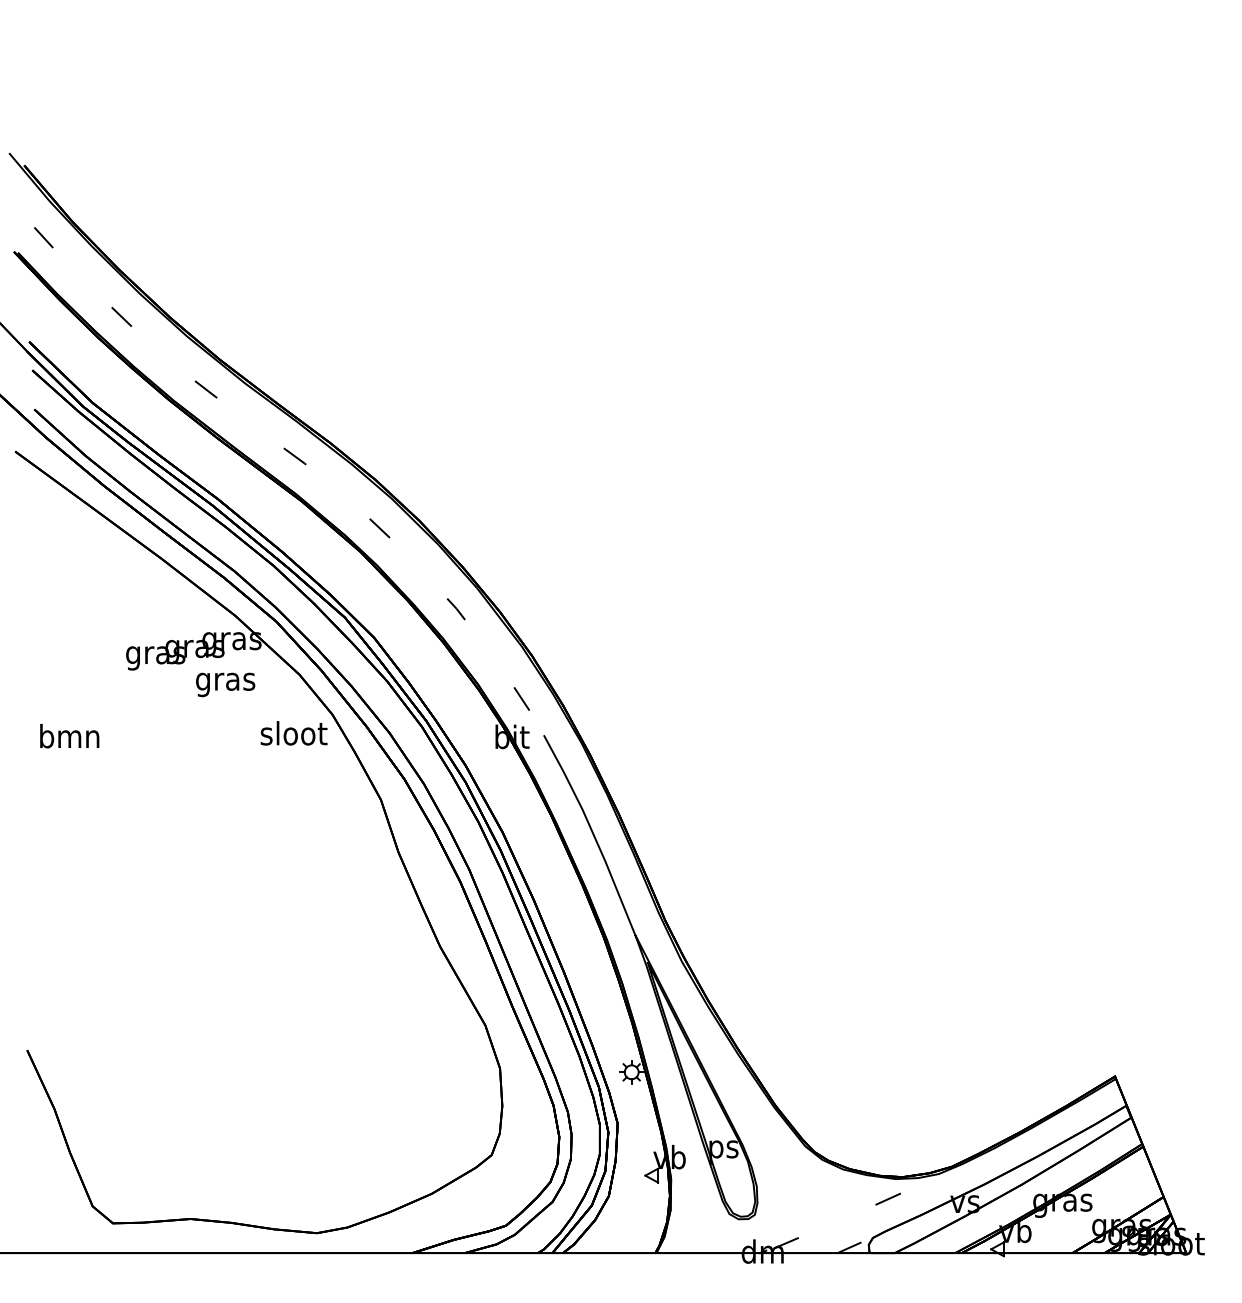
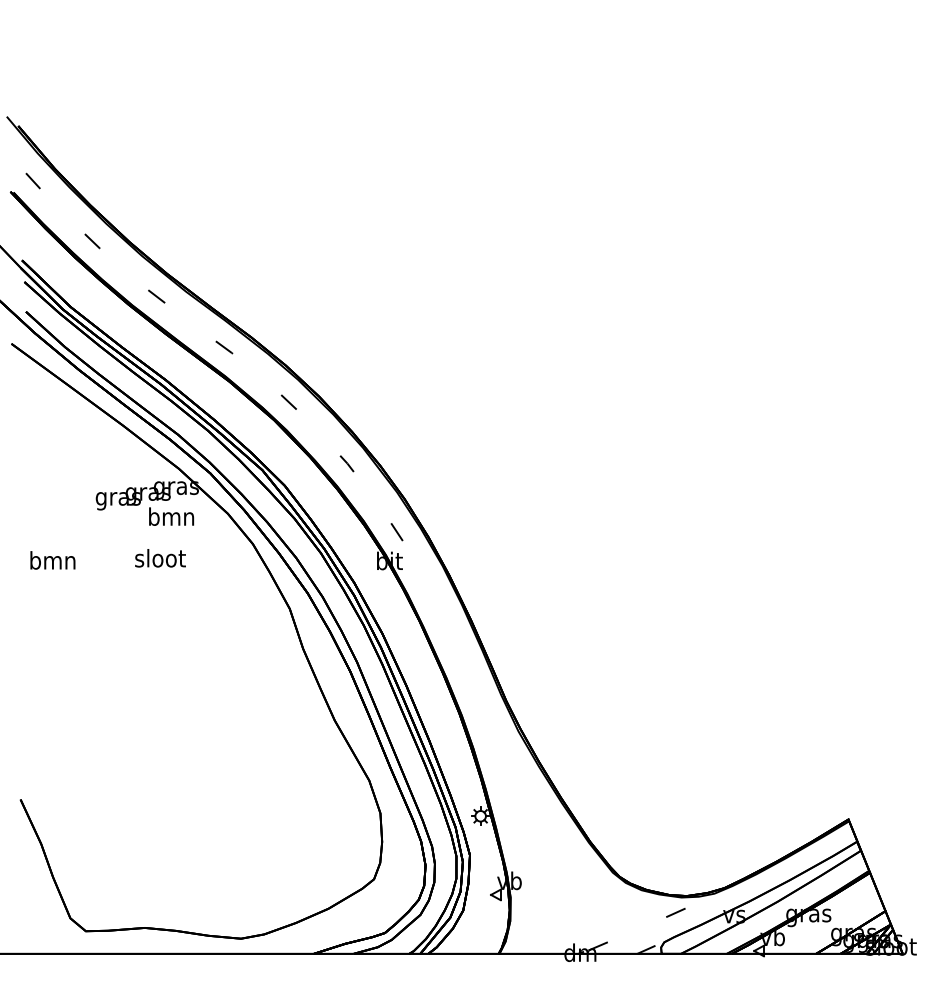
text: (225, 681) -> (171, 518), gras -> bmn
text: (293, 733) -> (160, 558), moved
part: (650, 977) -> (494, 744), removed

